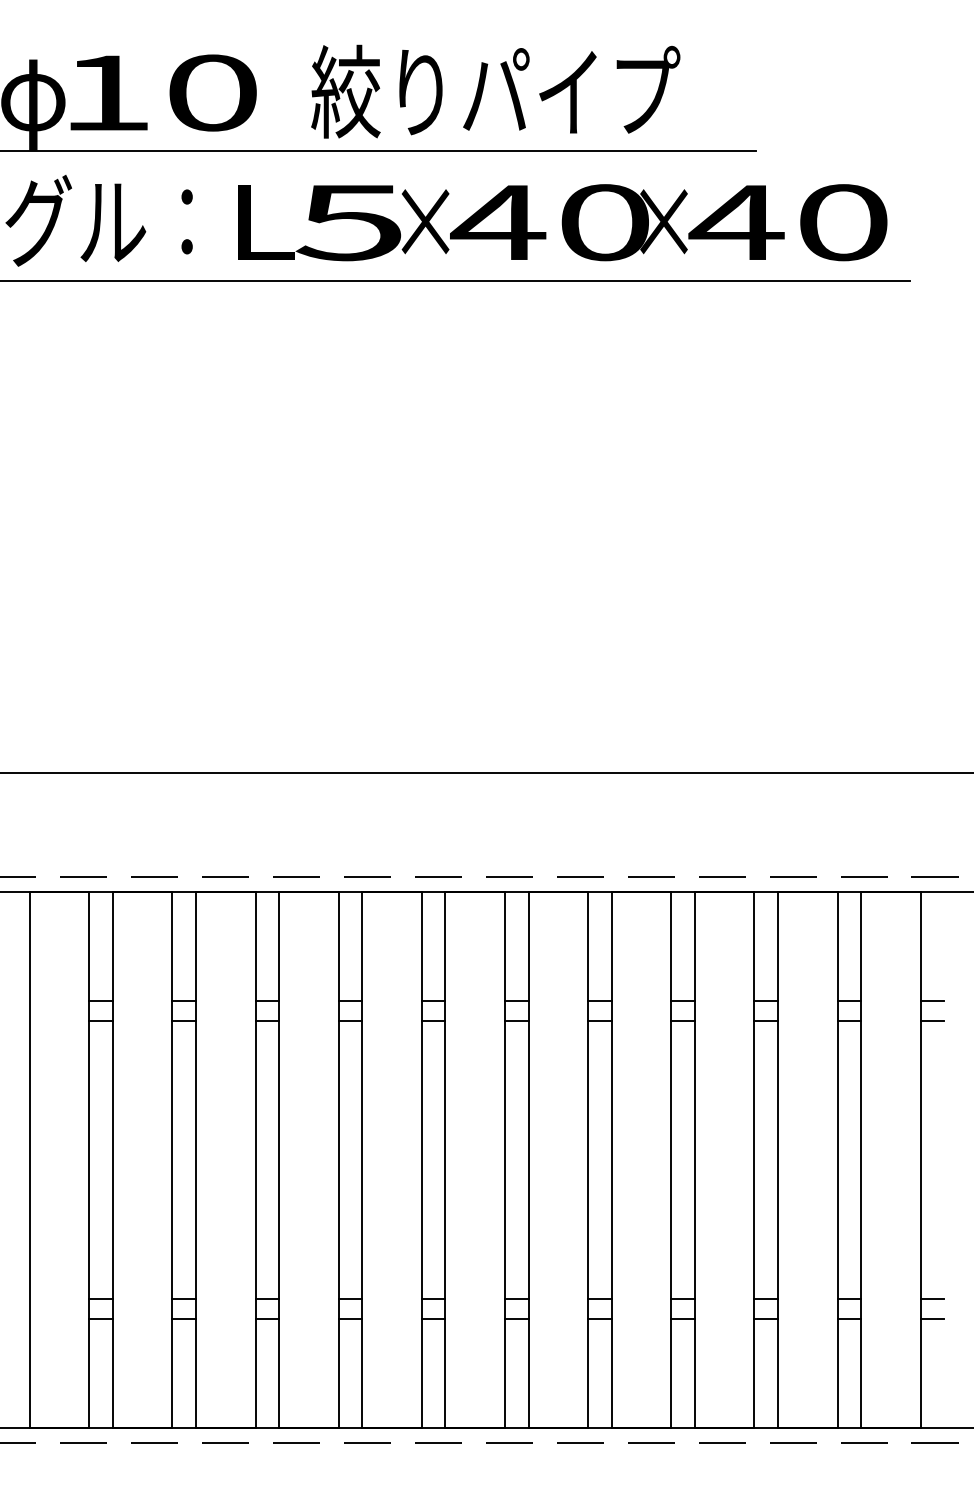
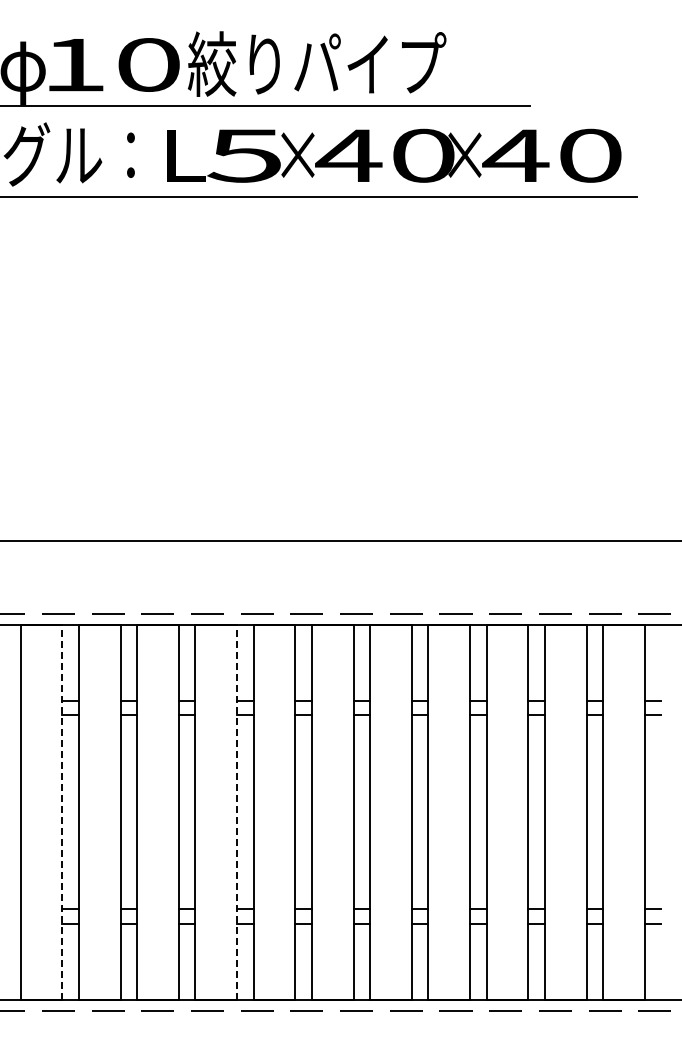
text: (494, 90) -> (316, 63), moved
line: (89, 1160) -> (62, 812), solid -> dashed
line: (339, 1160) -> (237, 812), solid -> dashed

